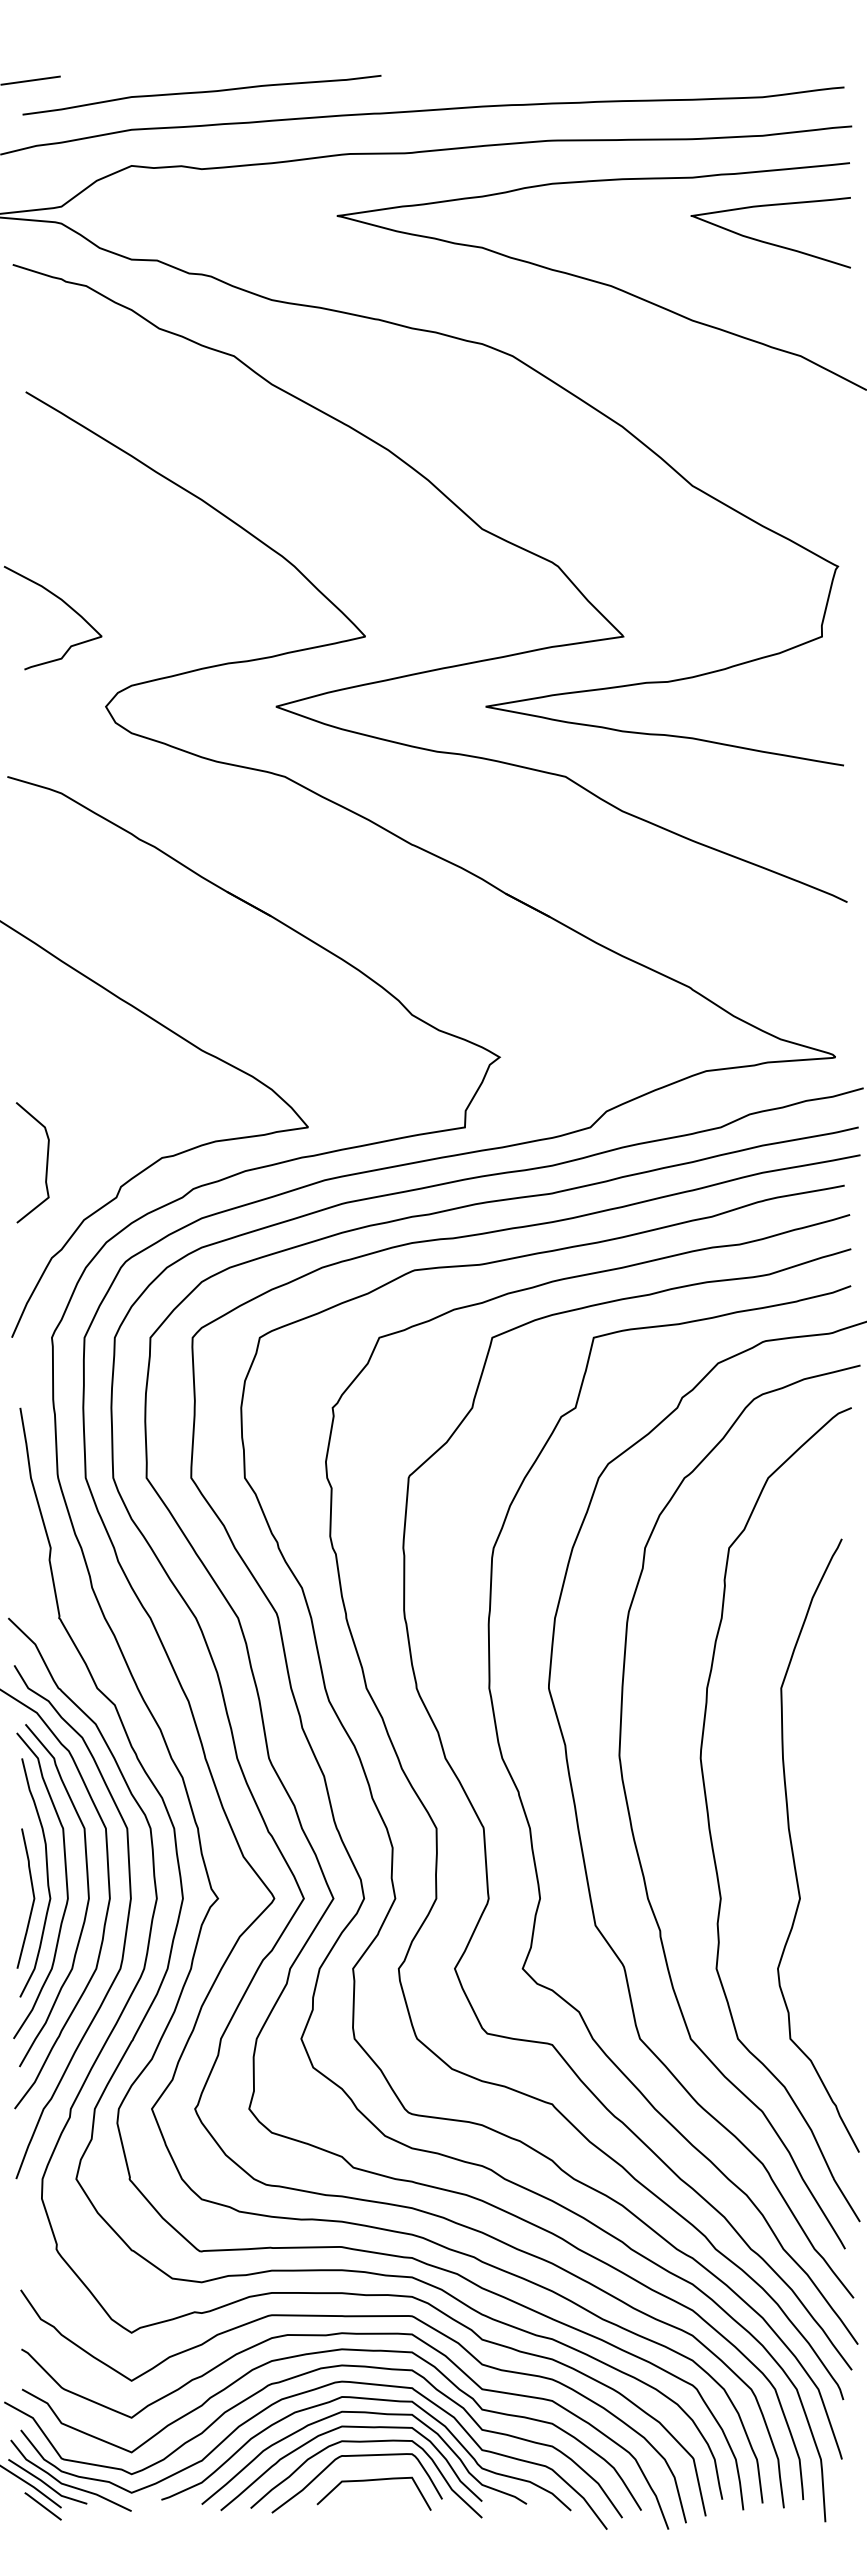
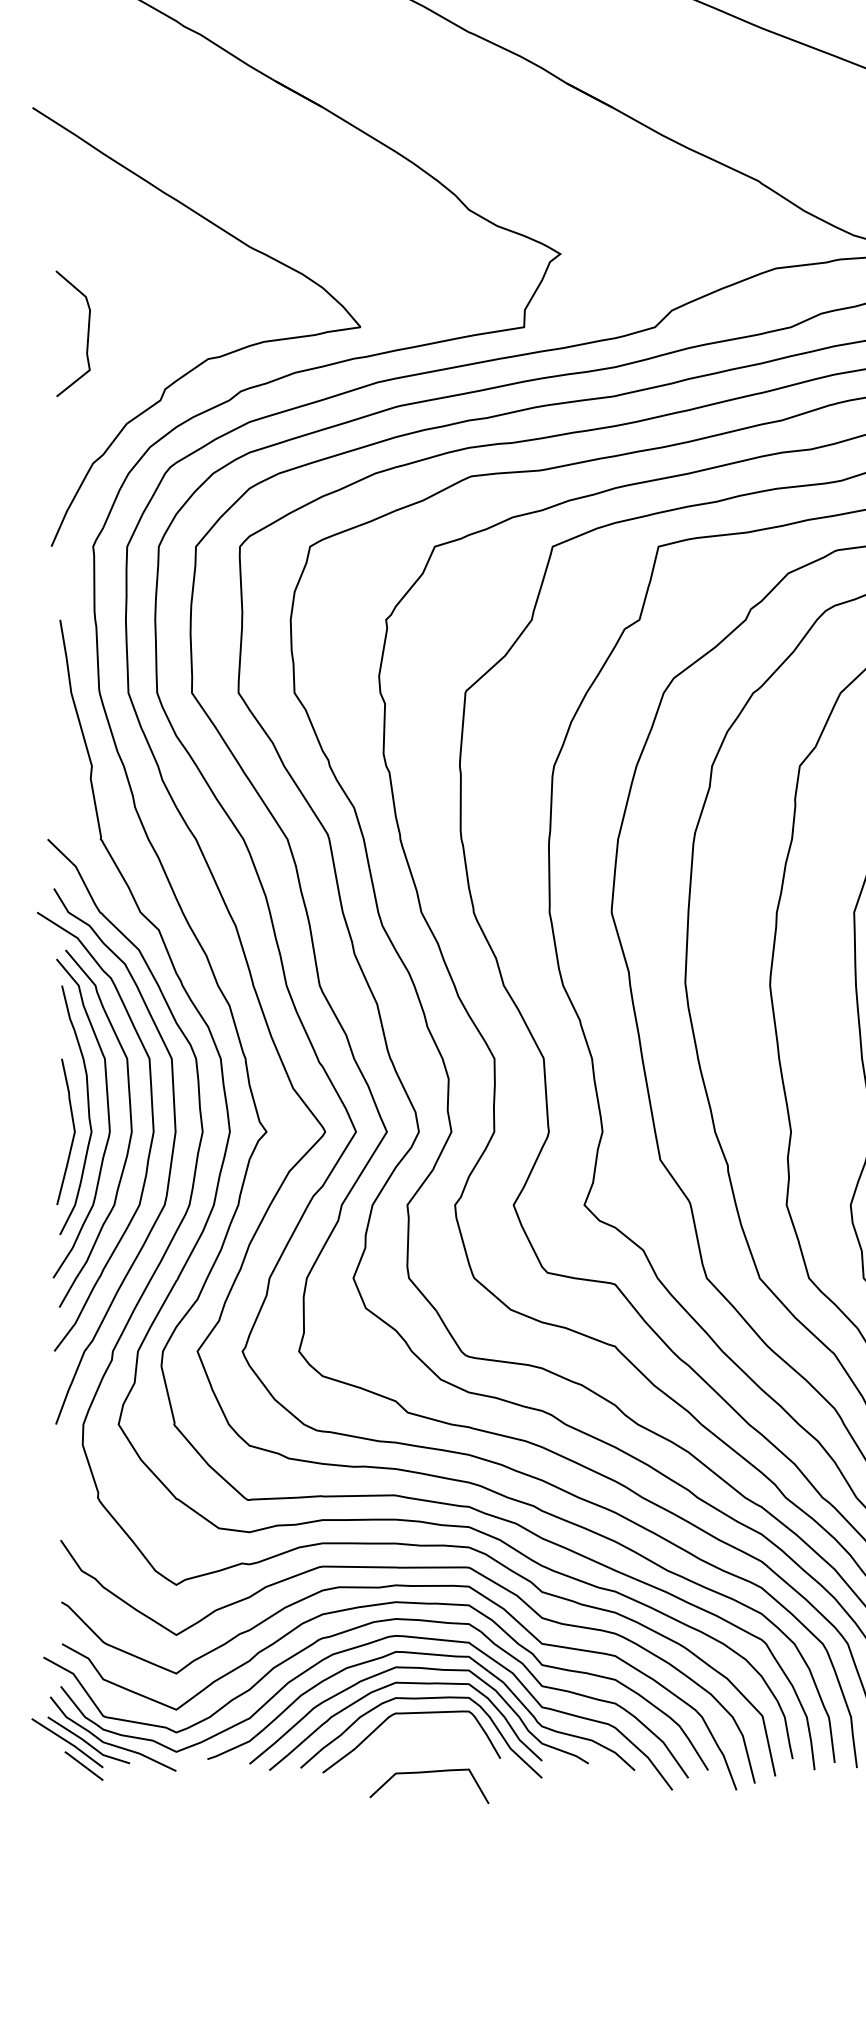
curve: (46, 1162) -> (87, 333), moved
curve: (370, 2481) -> (425, 1773), moved

